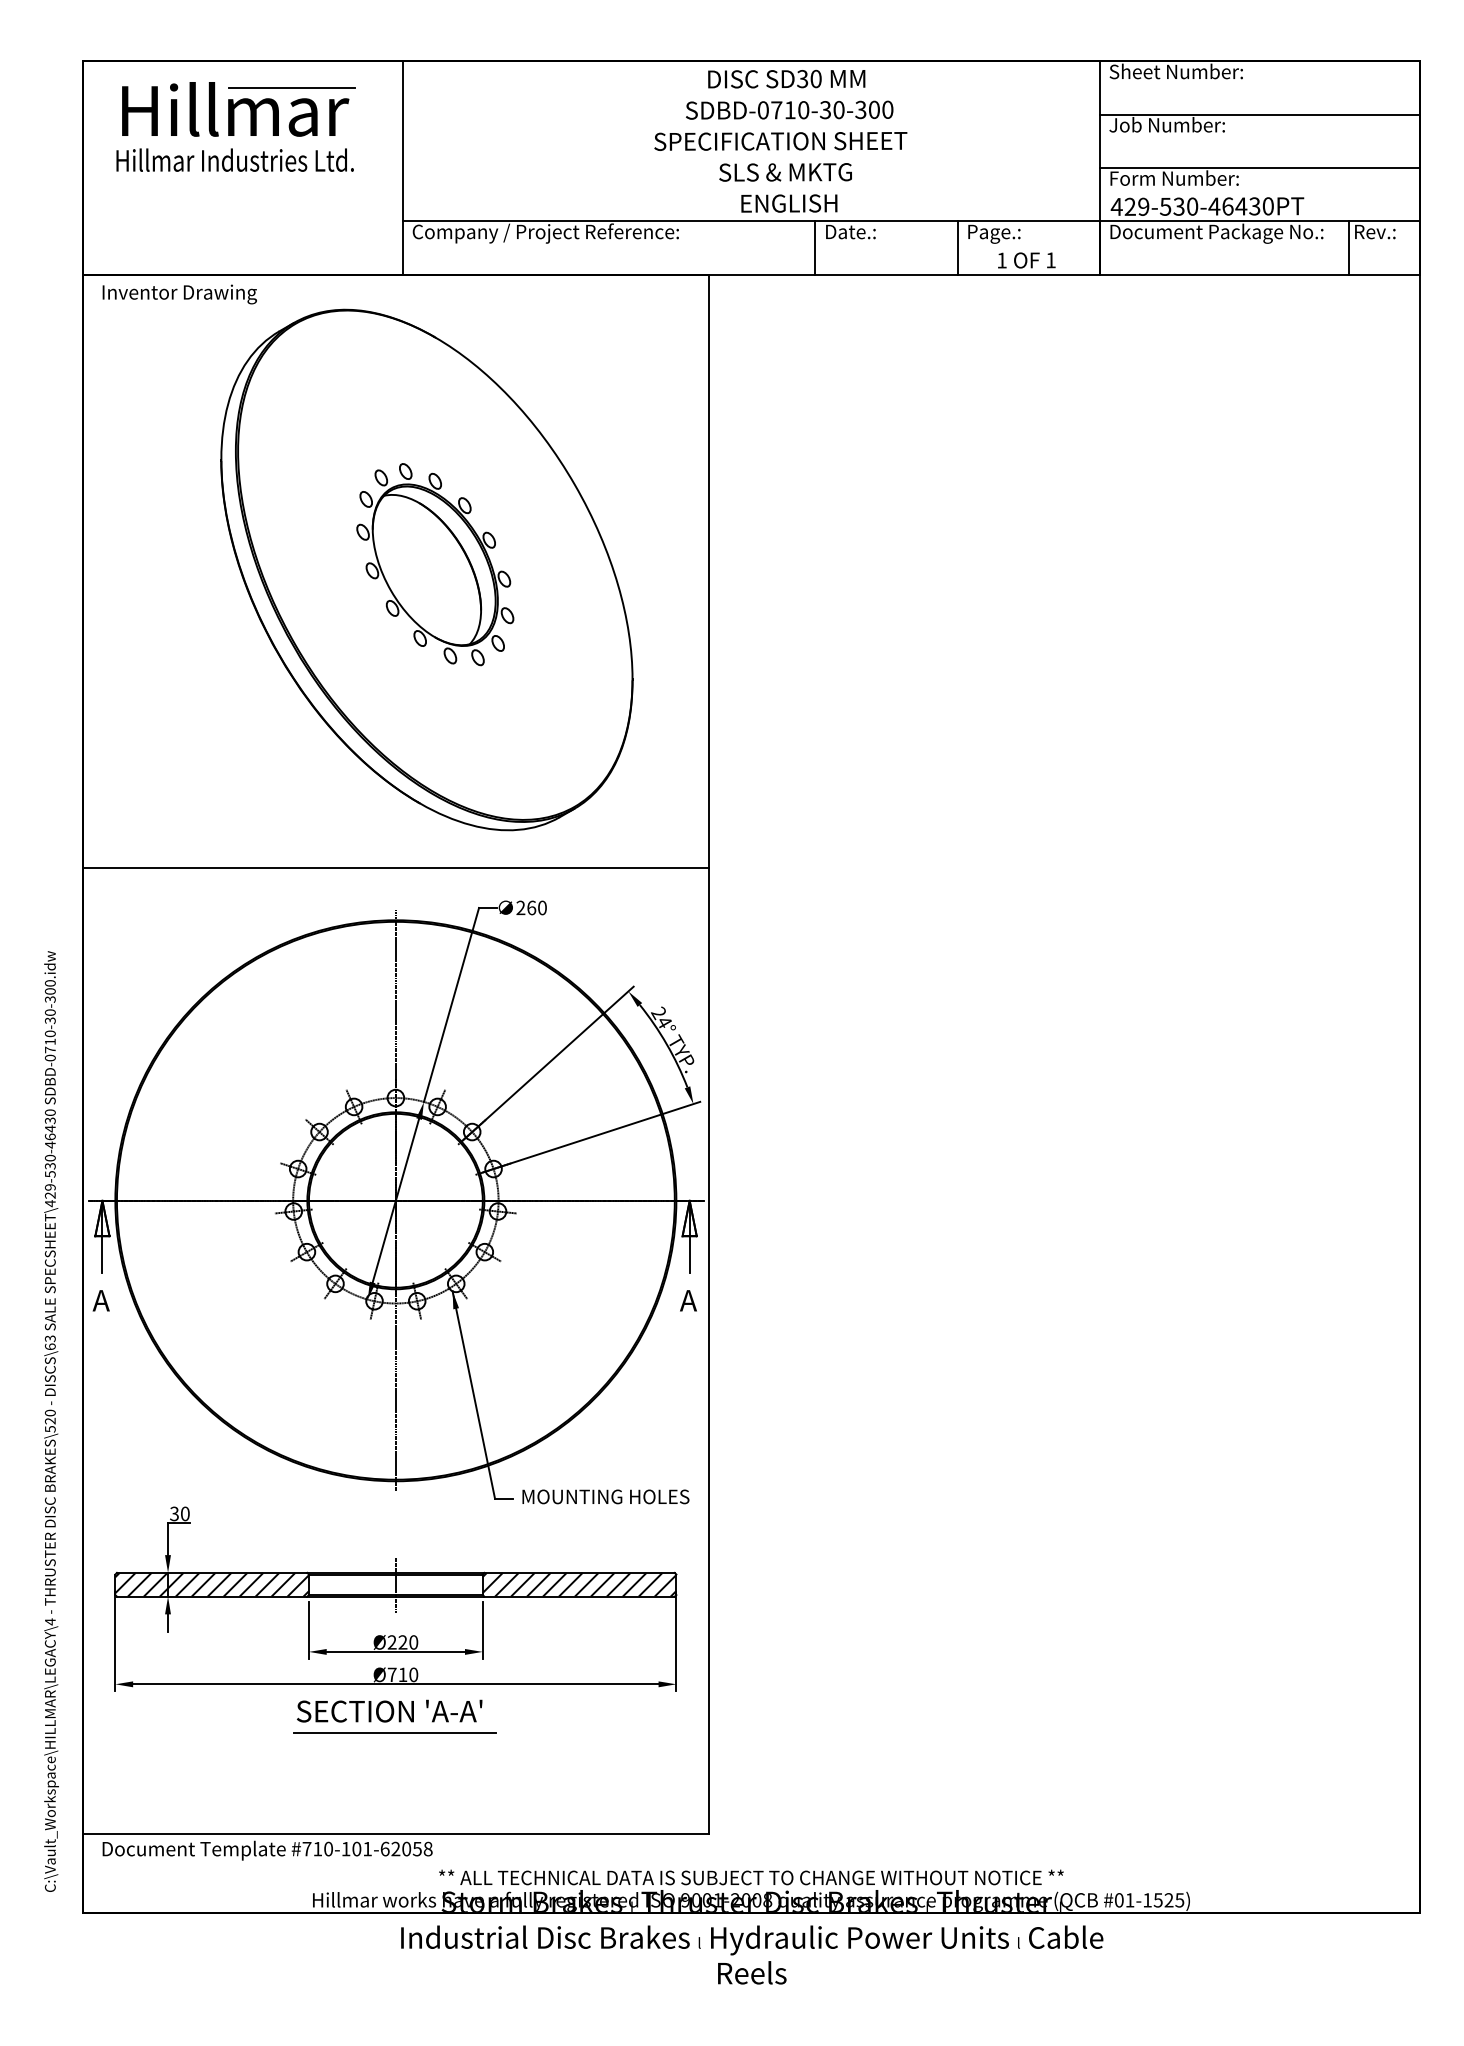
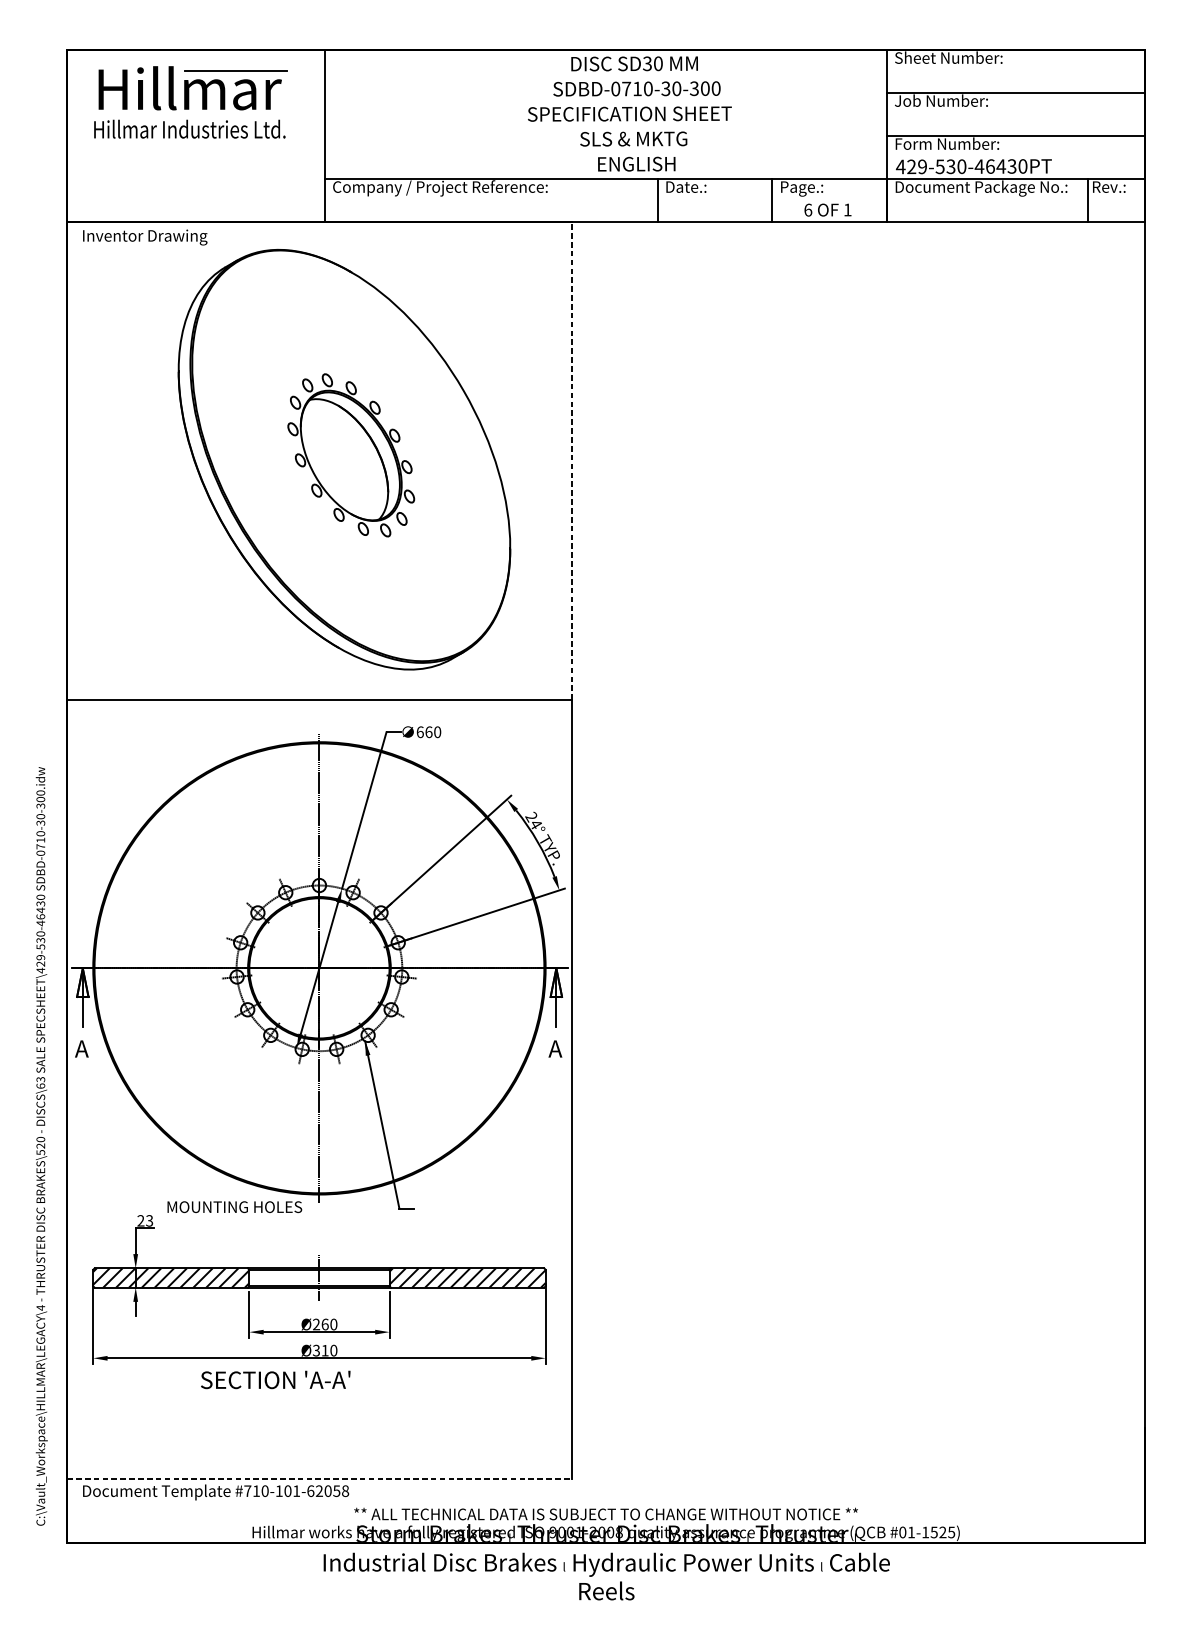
text: (1001, 260) -> (807, 210), 1 -> 6
line: (709, 571) -> (572, 460), solid -> dashed
text: (520, 907) -> (419, 731), 260 -> 660
text: (605, 1496) -> (234, 1206), moved
text: (179, 1513) -> (144, 1220), 30 -> 23
text: (402, 1642) -> (324, 1324), Ø220 -> Ø260
text: (391, 1674) -> (315, 1350), Ø710 -> Ø310
text: (389, 1710) -> (275, 1379), moved
line: (394, 1733) -> (318, 1397), removed
line: (396, 1833) -> (319, 1478), solid -> dashed

